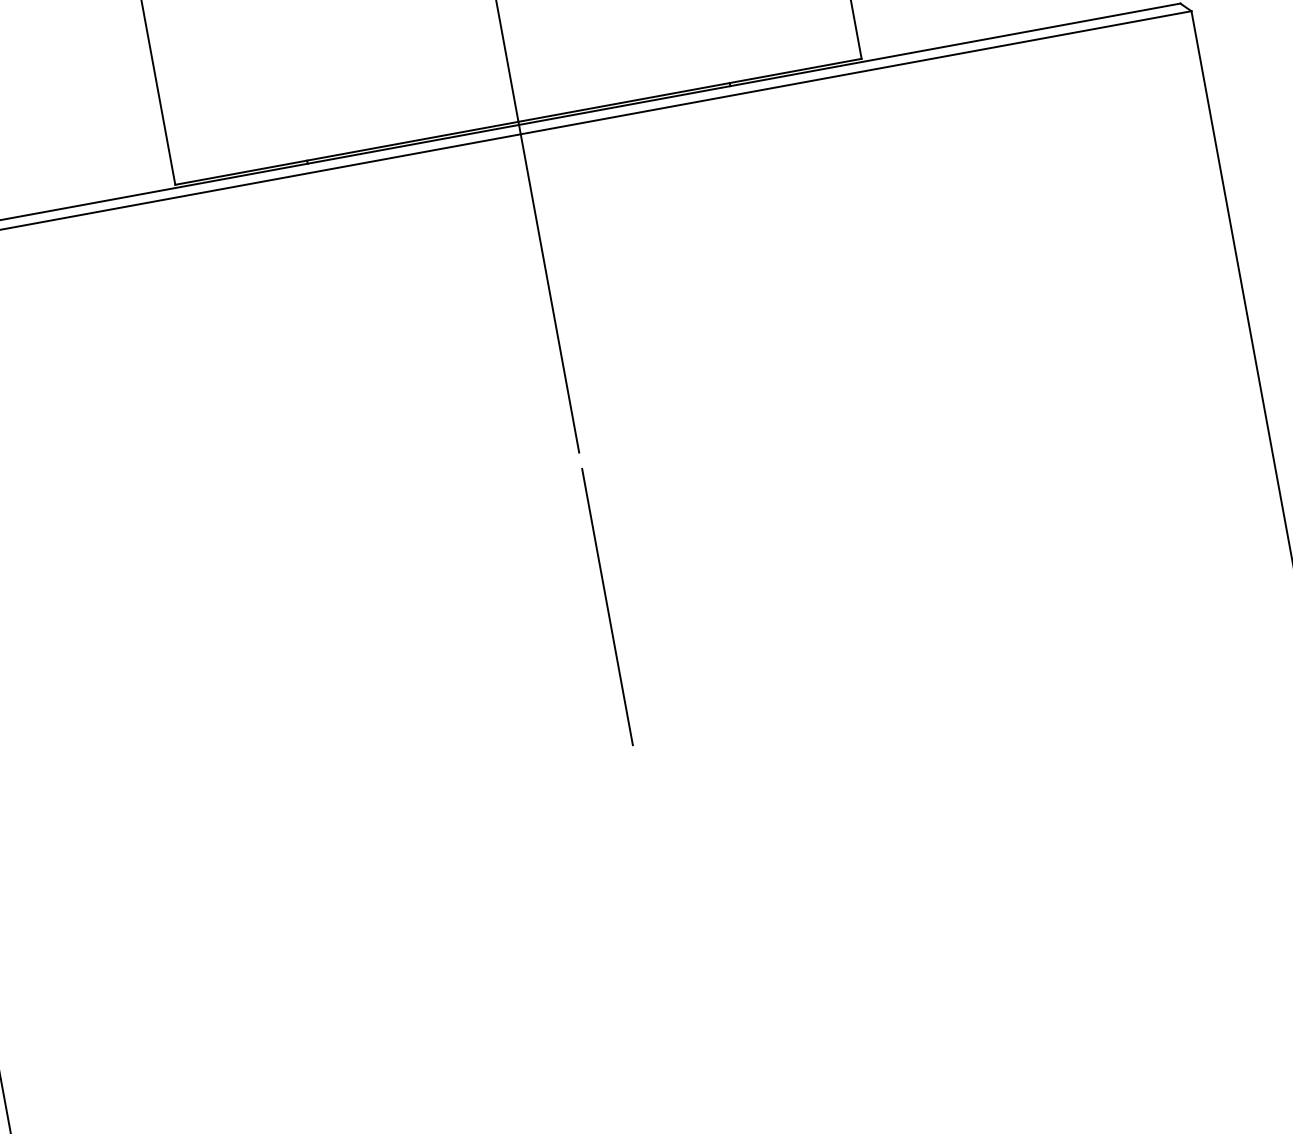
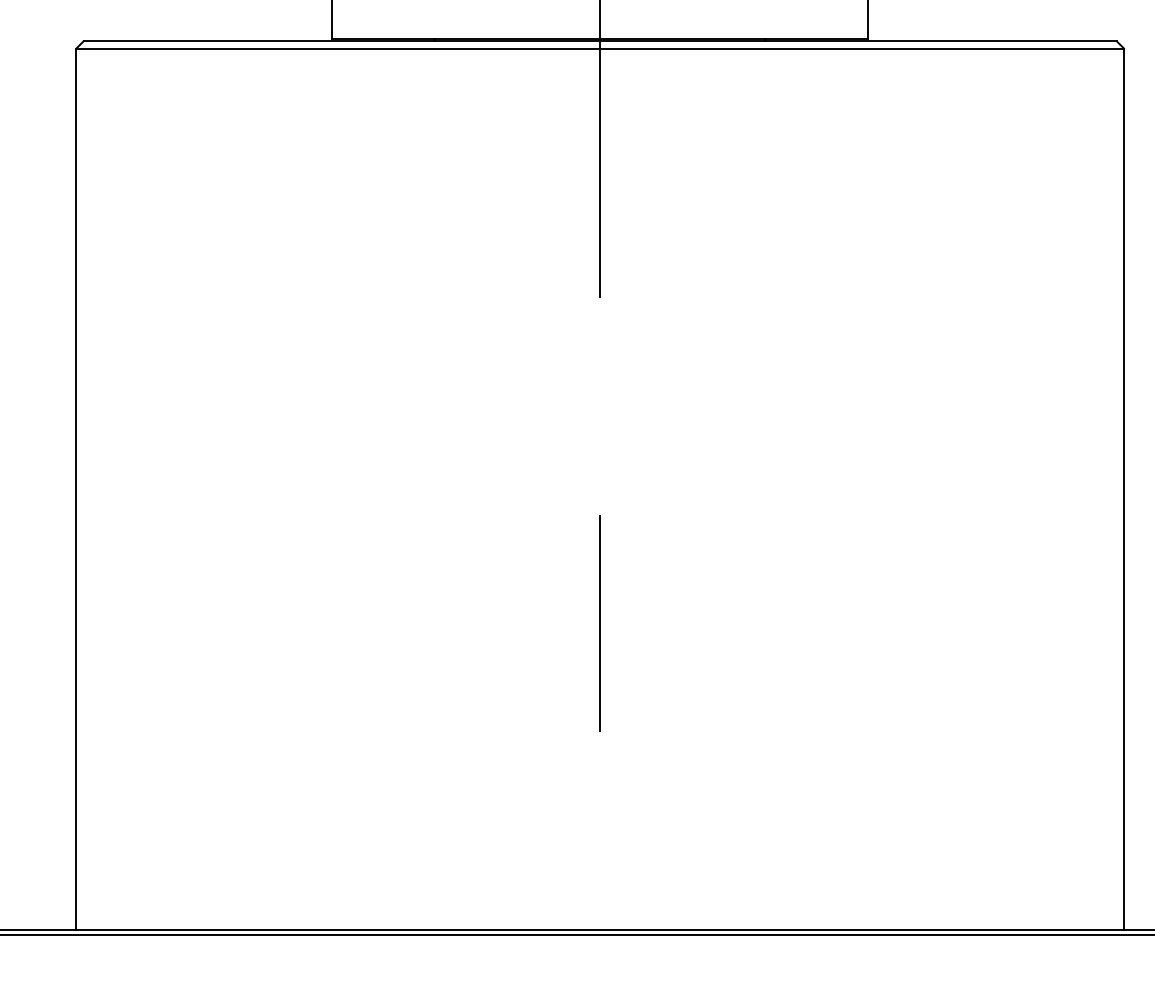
line: (606, 606) -> (599, 623), moved

